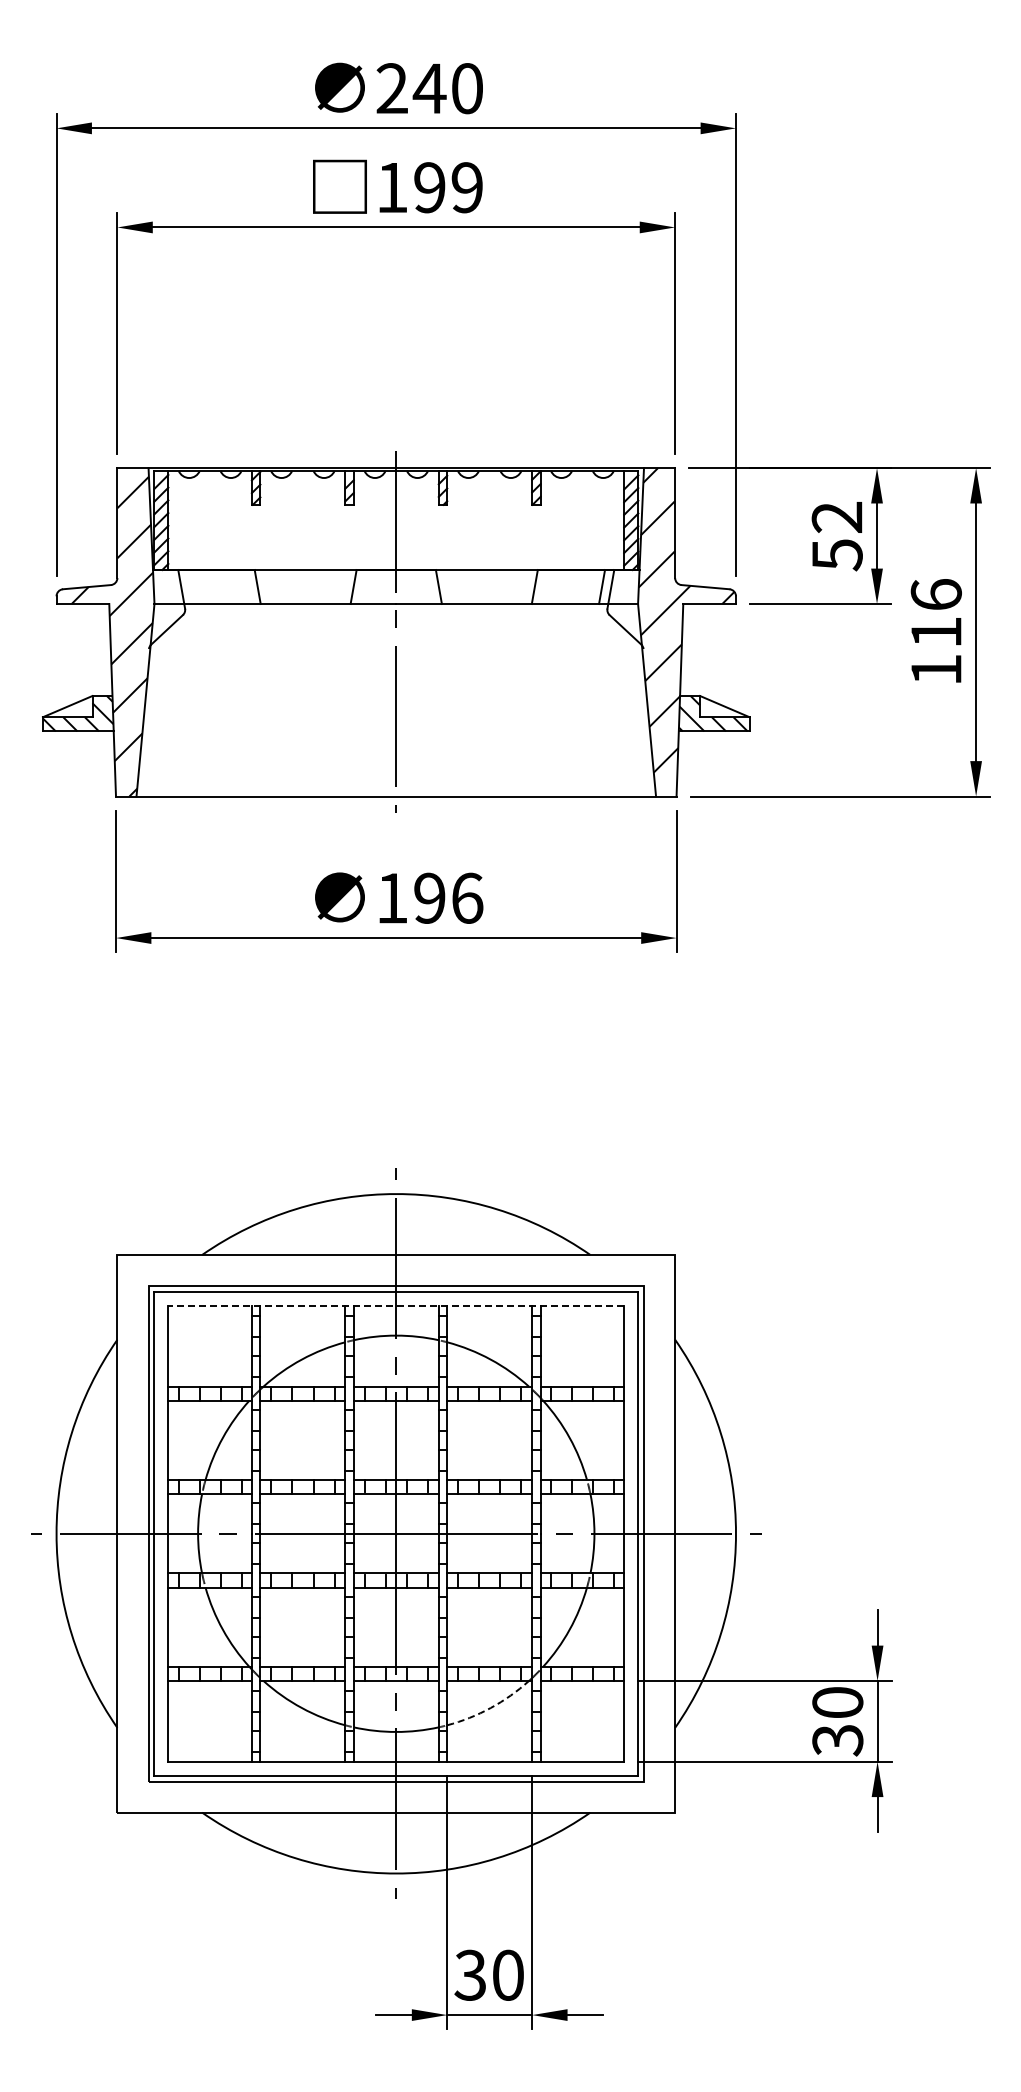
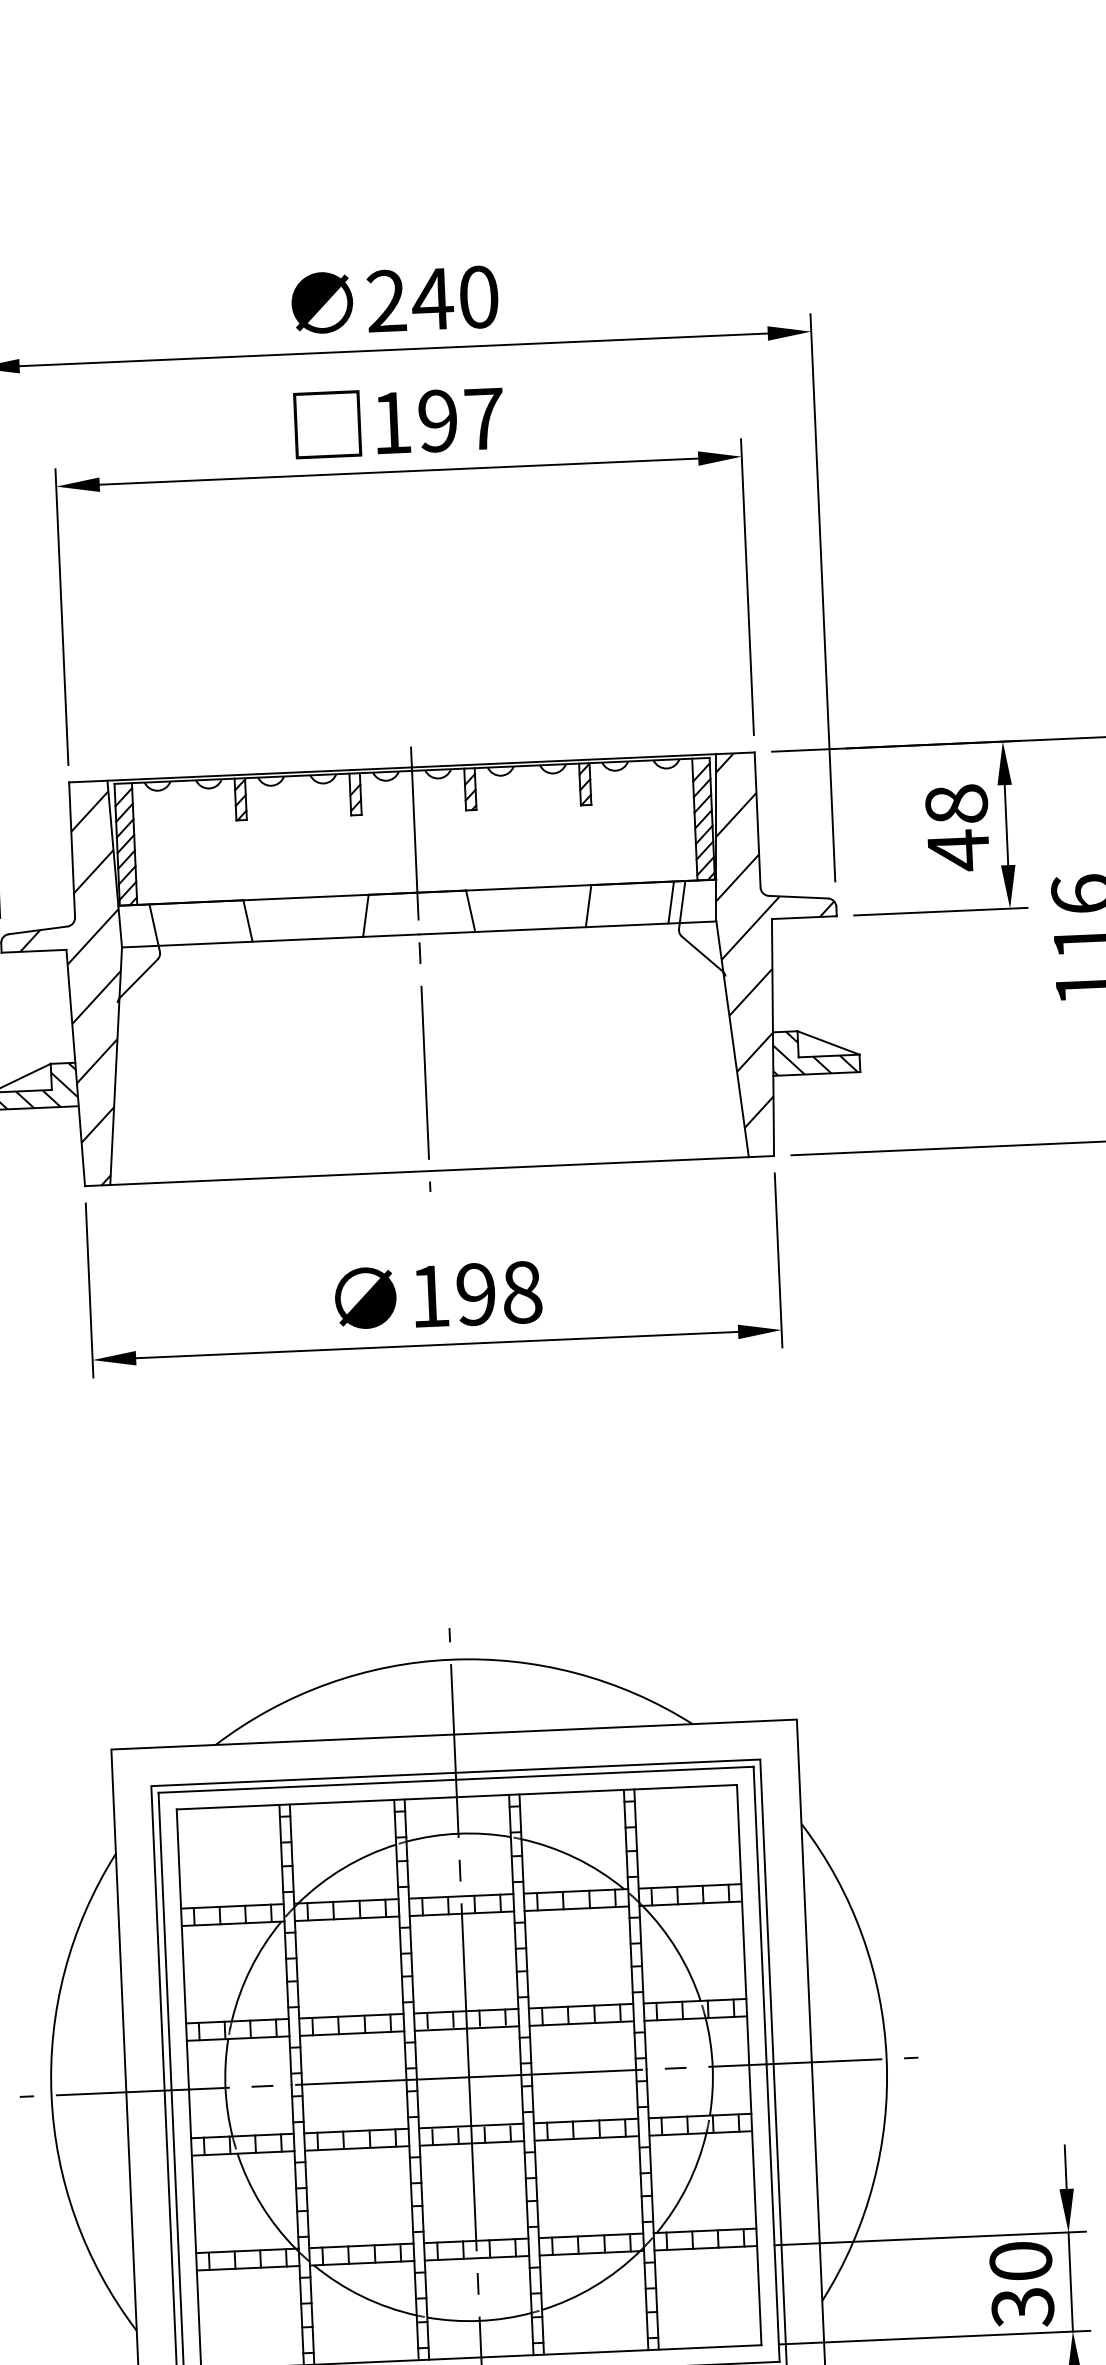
text: (467, 187) -> (484, 418), 199 -> 197
text: (836, 536) -> (956, 827), 52 -> 48
text: (467, 897) -> (522, 1291), 196 -> 198
line: (396, 1305) -> (457, 1796), dashed -> solid
arc: (490, 1708) -> (594, 2286), dashed -> solid

